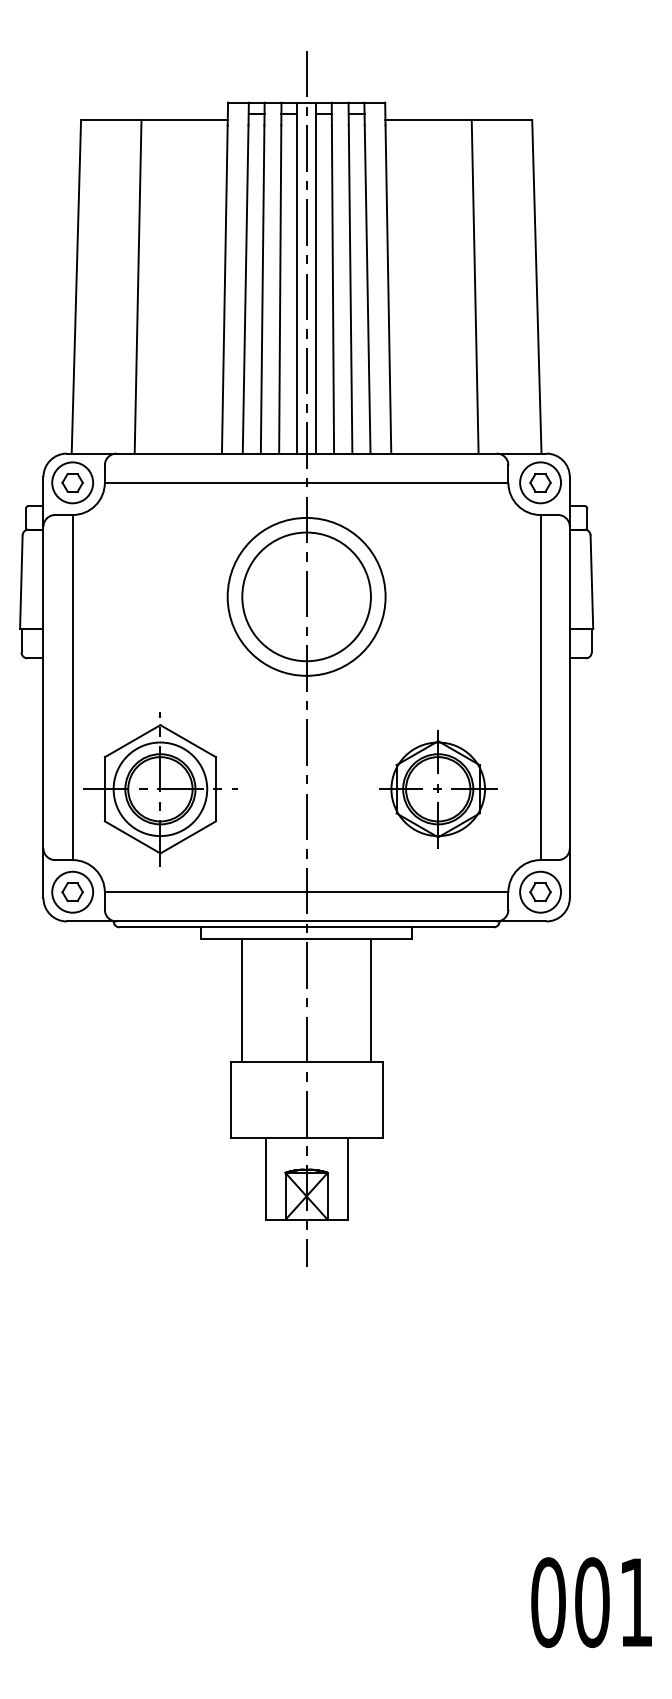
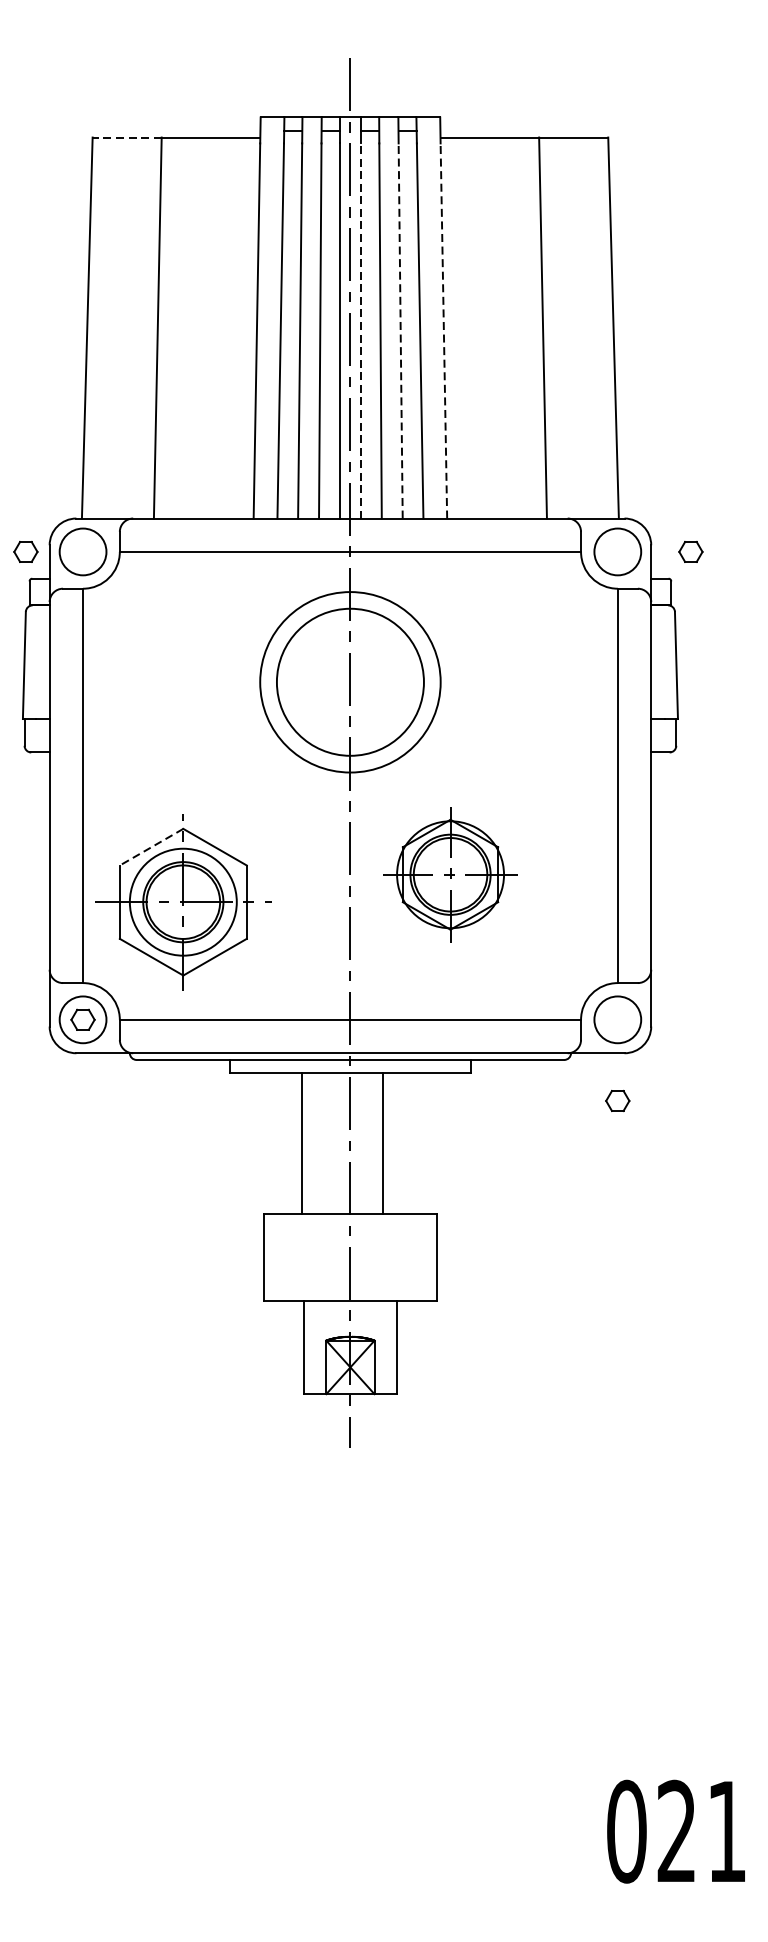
line: (110, 120) -> (126, 137), solid -> dashed
line: (316, 289) -> (361, 330), solid -> dashed
line: (350, 289) -> (400, 330), solid -> dashed
line: (388, 289) -> (444, 330), solid -> dashed
part: (72, 482) -> (25, 551), moved
part: (540, 482) -> (690, 551), moved
line: (132, 741) -> (151, 847), solid -> dashed
part: (438, 789) -> (450, 874), moved
part: (540, 892) -> (617, 1101), moved
line: (242, 1000) -> (302, 1143), moved
line: (370, 1000) -> (382, 1143), moved
text: (592, 1602) -> (677, 1831), 001 -> 021

